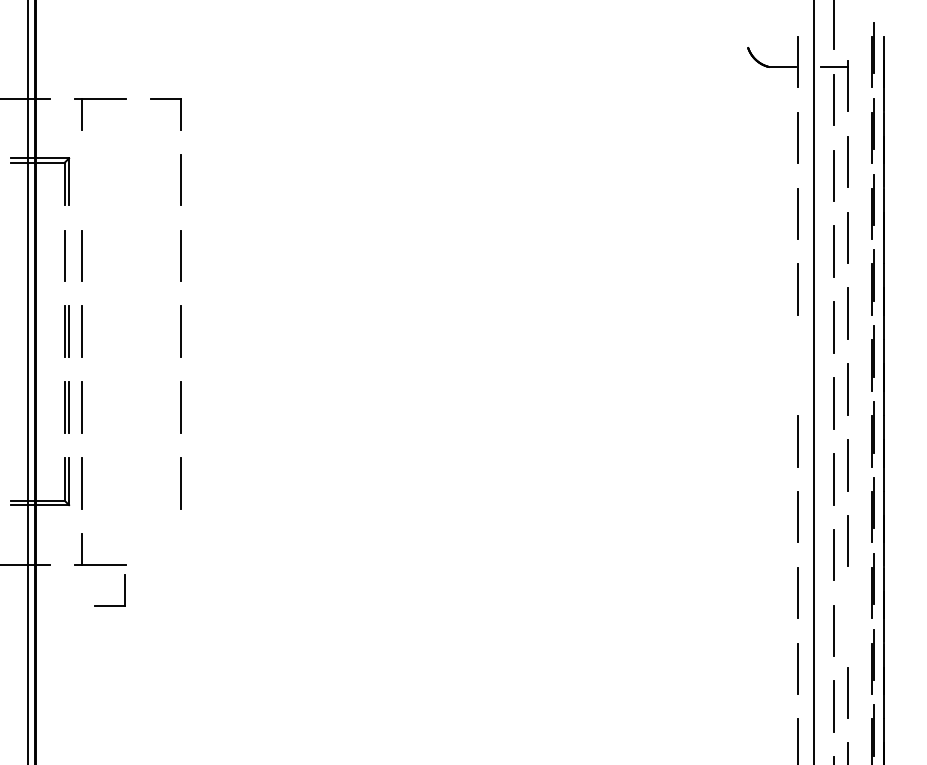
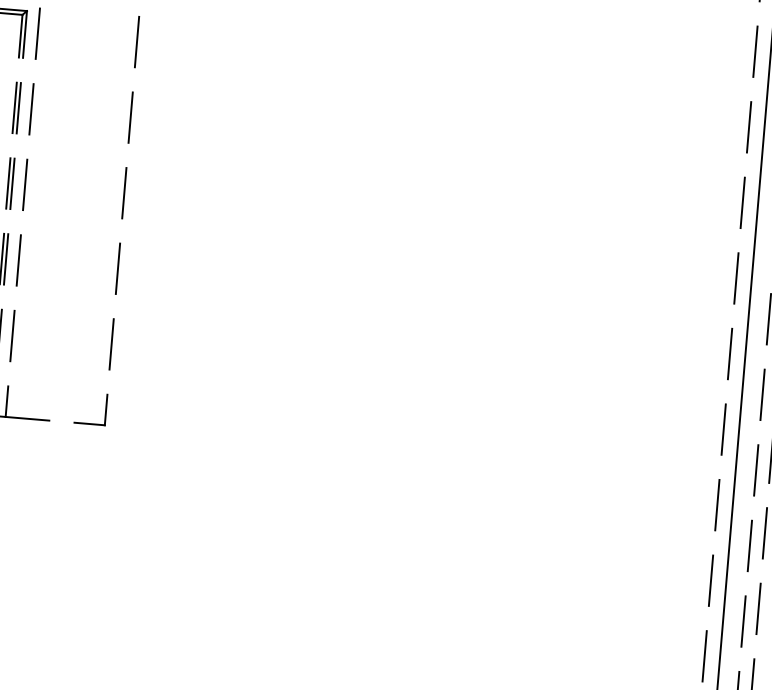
line: (81, 179) -> (37, 33), added
line: (69, 255) -> (19, 107), added
line: (798, 365) -> (736, 278), added
part: (124, 590) -> (105, 410), moved
line: (848, 616) -> (765, 532), added

